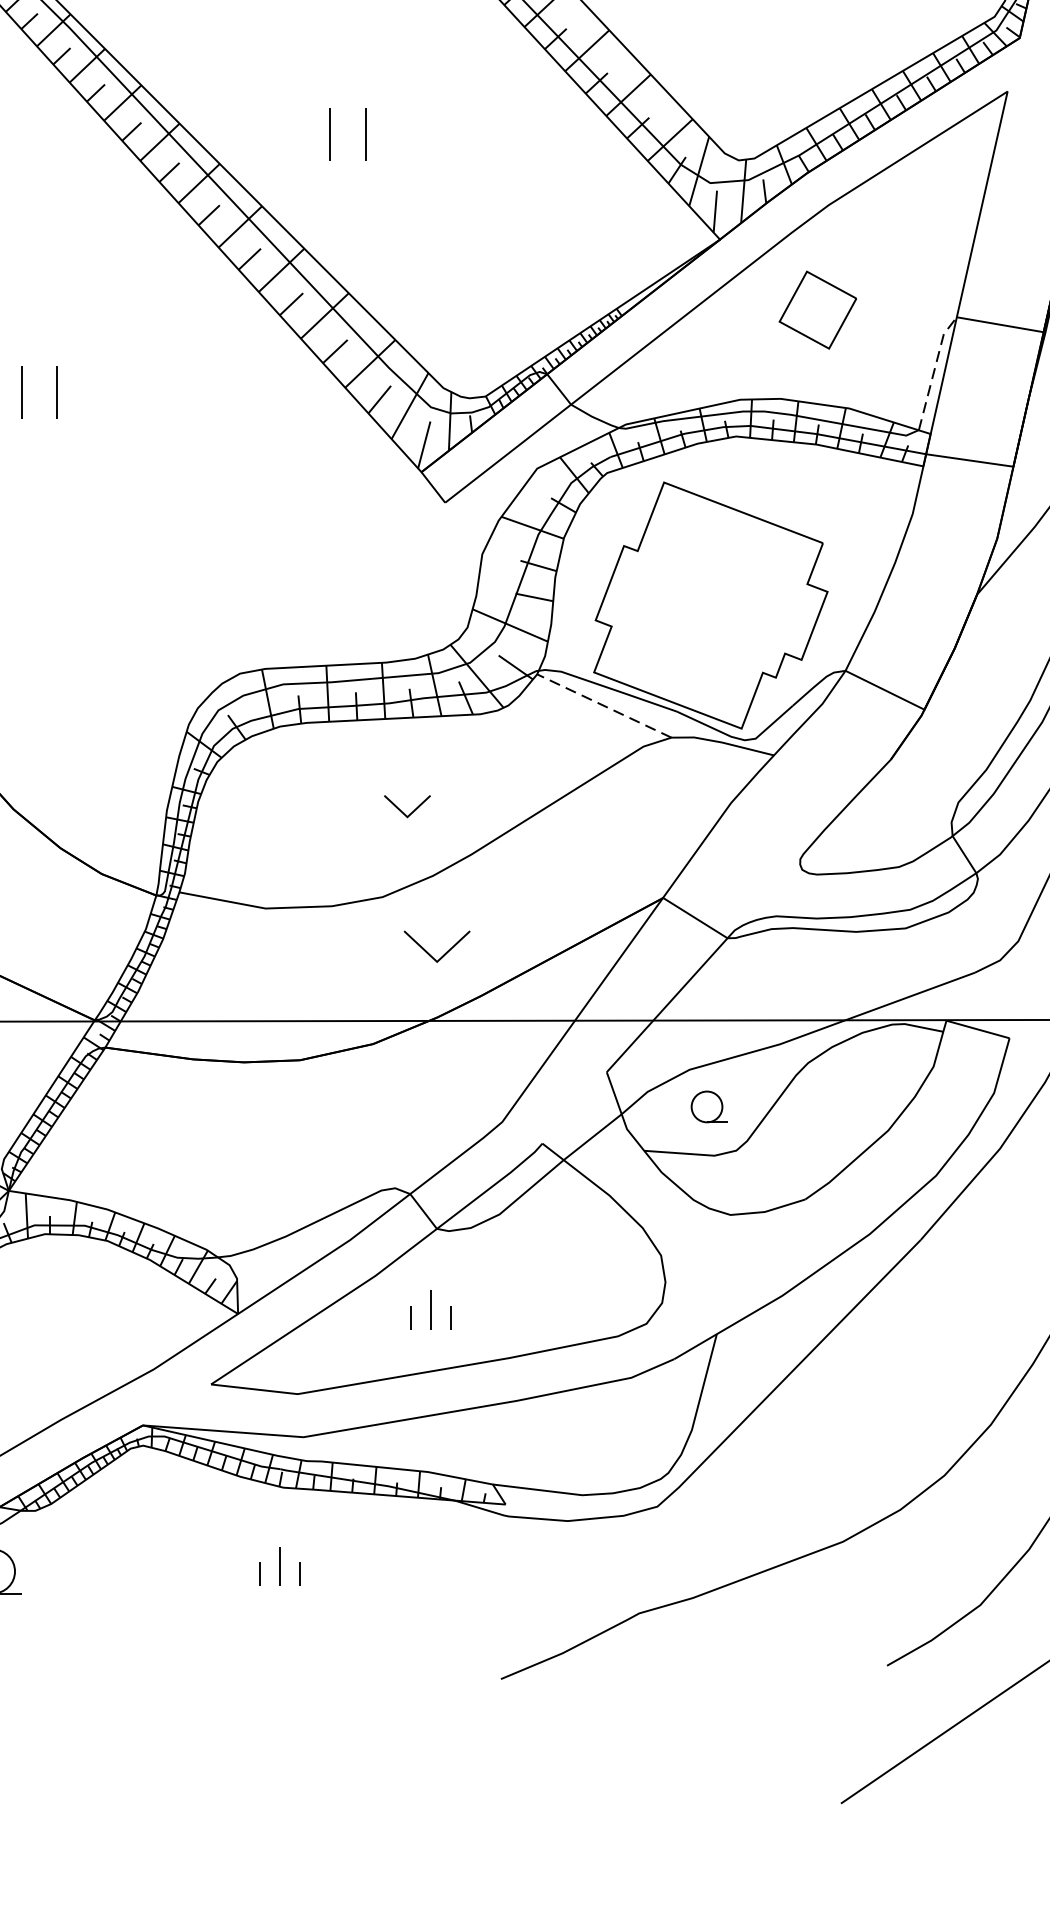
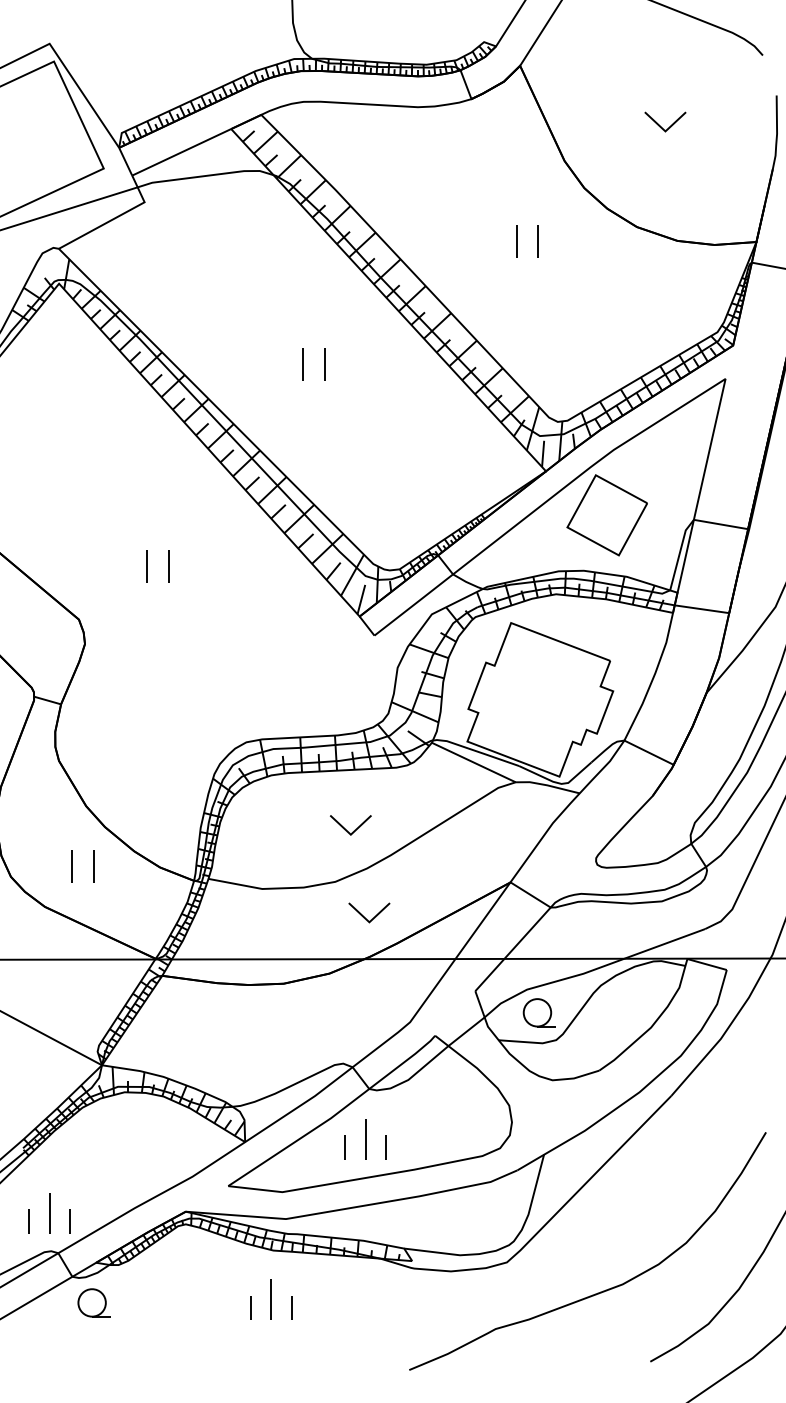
part: (331, 134) -> (303, 364), moved
part: (816, 310) -> (606, 515), size x1.67
line: (933, 369) -> (679, 552), dashed -> solid
part: (22, 392) -> (147, 566), moved
line: (603, 705) -> (473, 762), dashed -> solid
part: (406, 806) -> (350, 825), size x1.43
part: (707, 1106) -> (538, 1012), size x1.43
part: (430, 1309) -> (365, 1139), size x1.67
part: (280, 1566) -> (271, 1299), size x1.67

